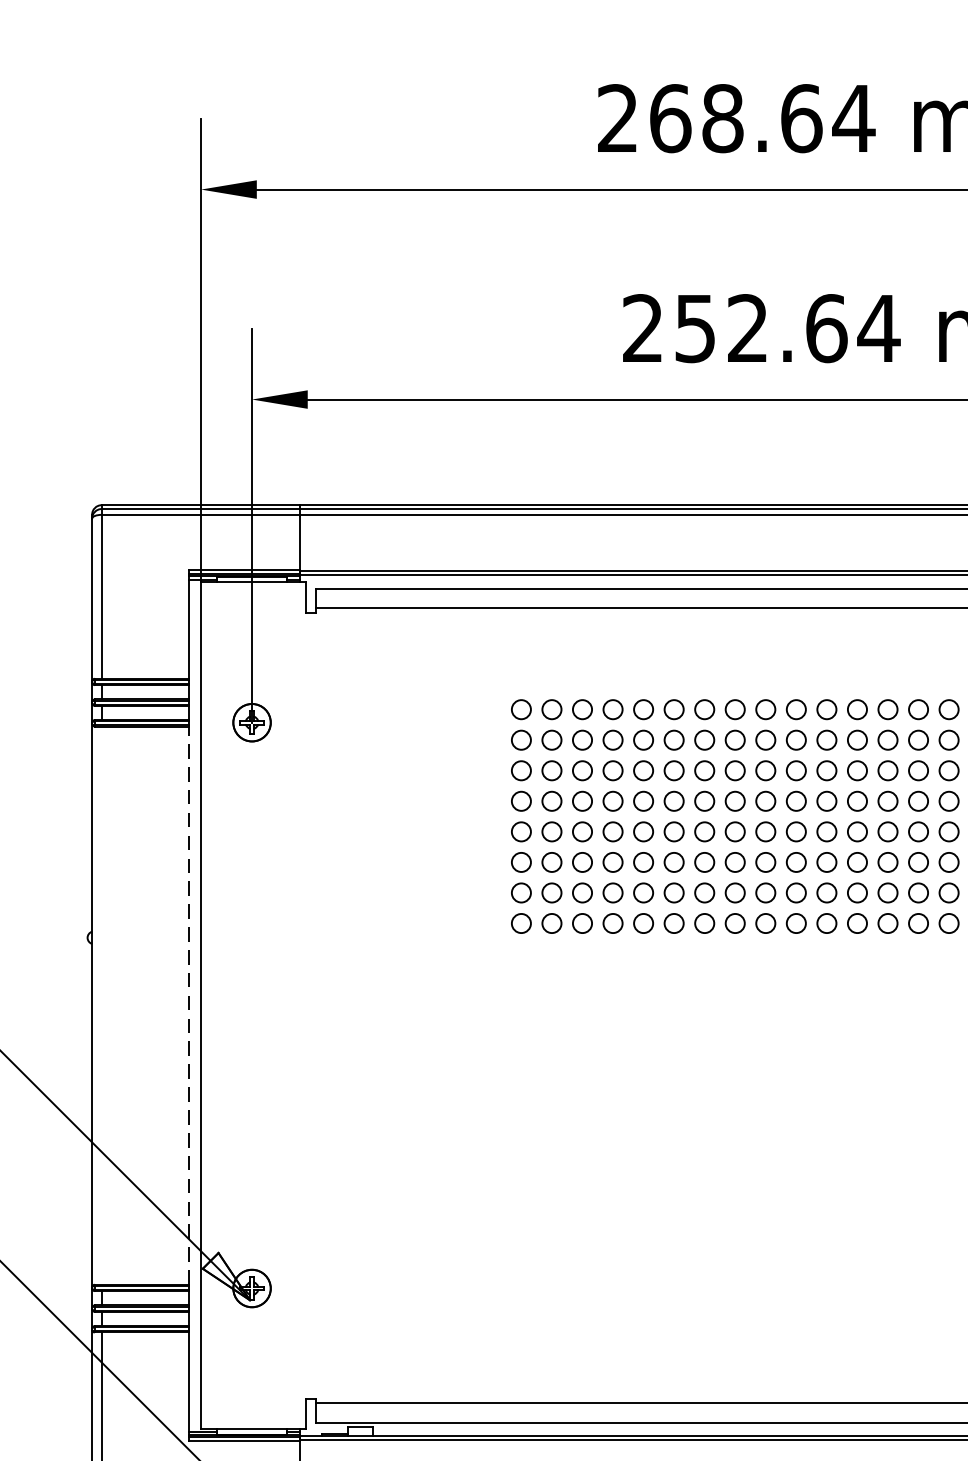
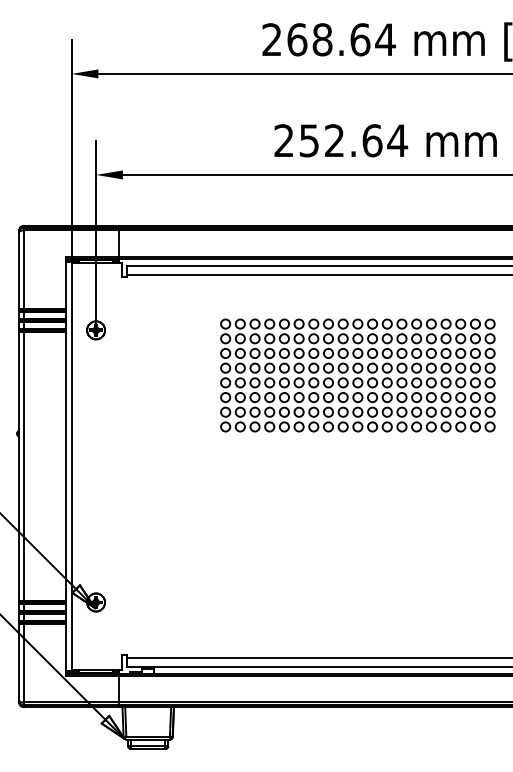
line: (188, 1003) -> (65, 465), dashed -> solid
line: (101, 1005) -> (23, 466), added

